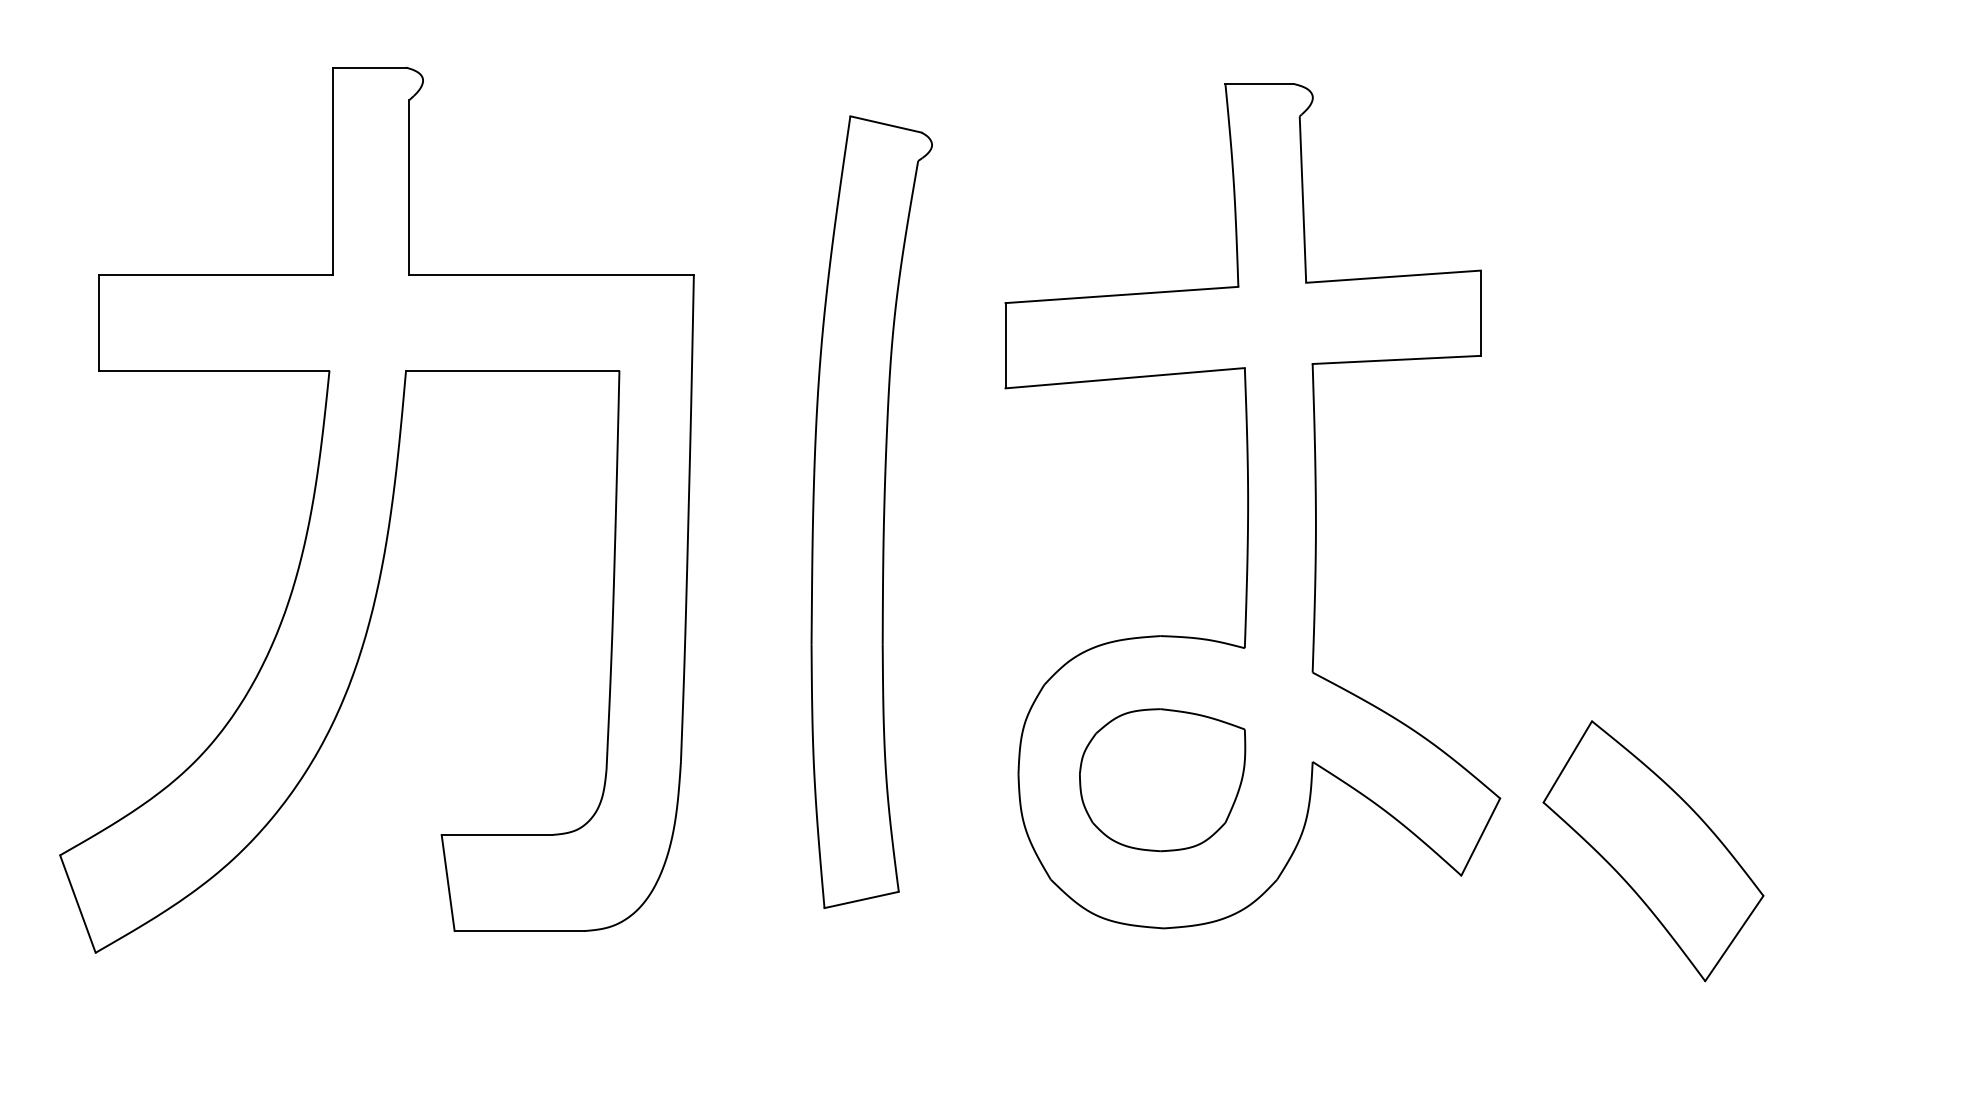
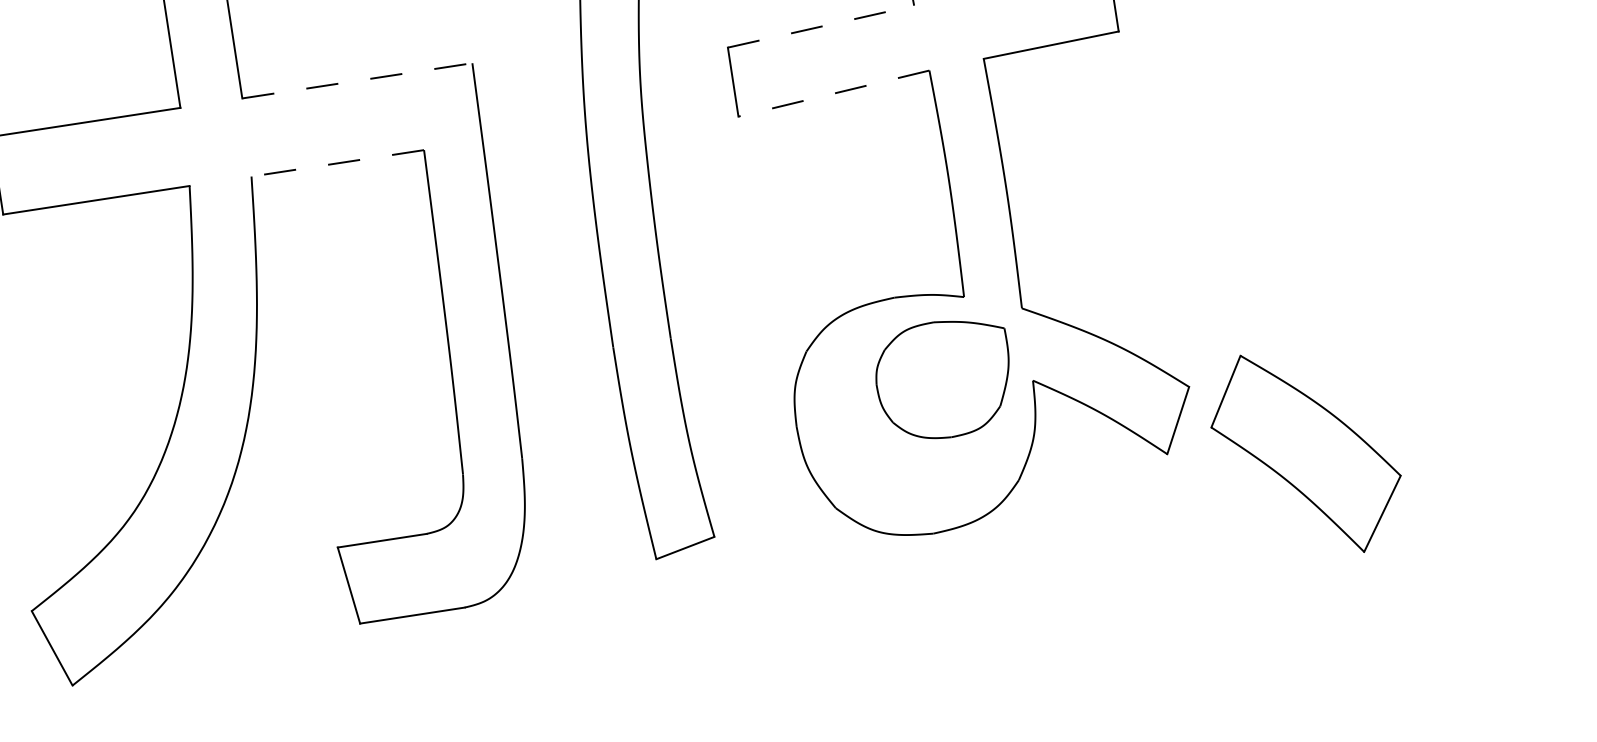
line: (552, 274) -> (358, 80), solid -> dashed
line: (1121, 294) -> (820, 26), solid -> dashed
line: (512, 370) -> (337, 163), solid -> dashed
line: (1124, 378) -> (833, 93), solid -> dashed
part: (1162, 780) -> (944, 379), moved
part: (1653, 851) -> (1306, 453), moved

